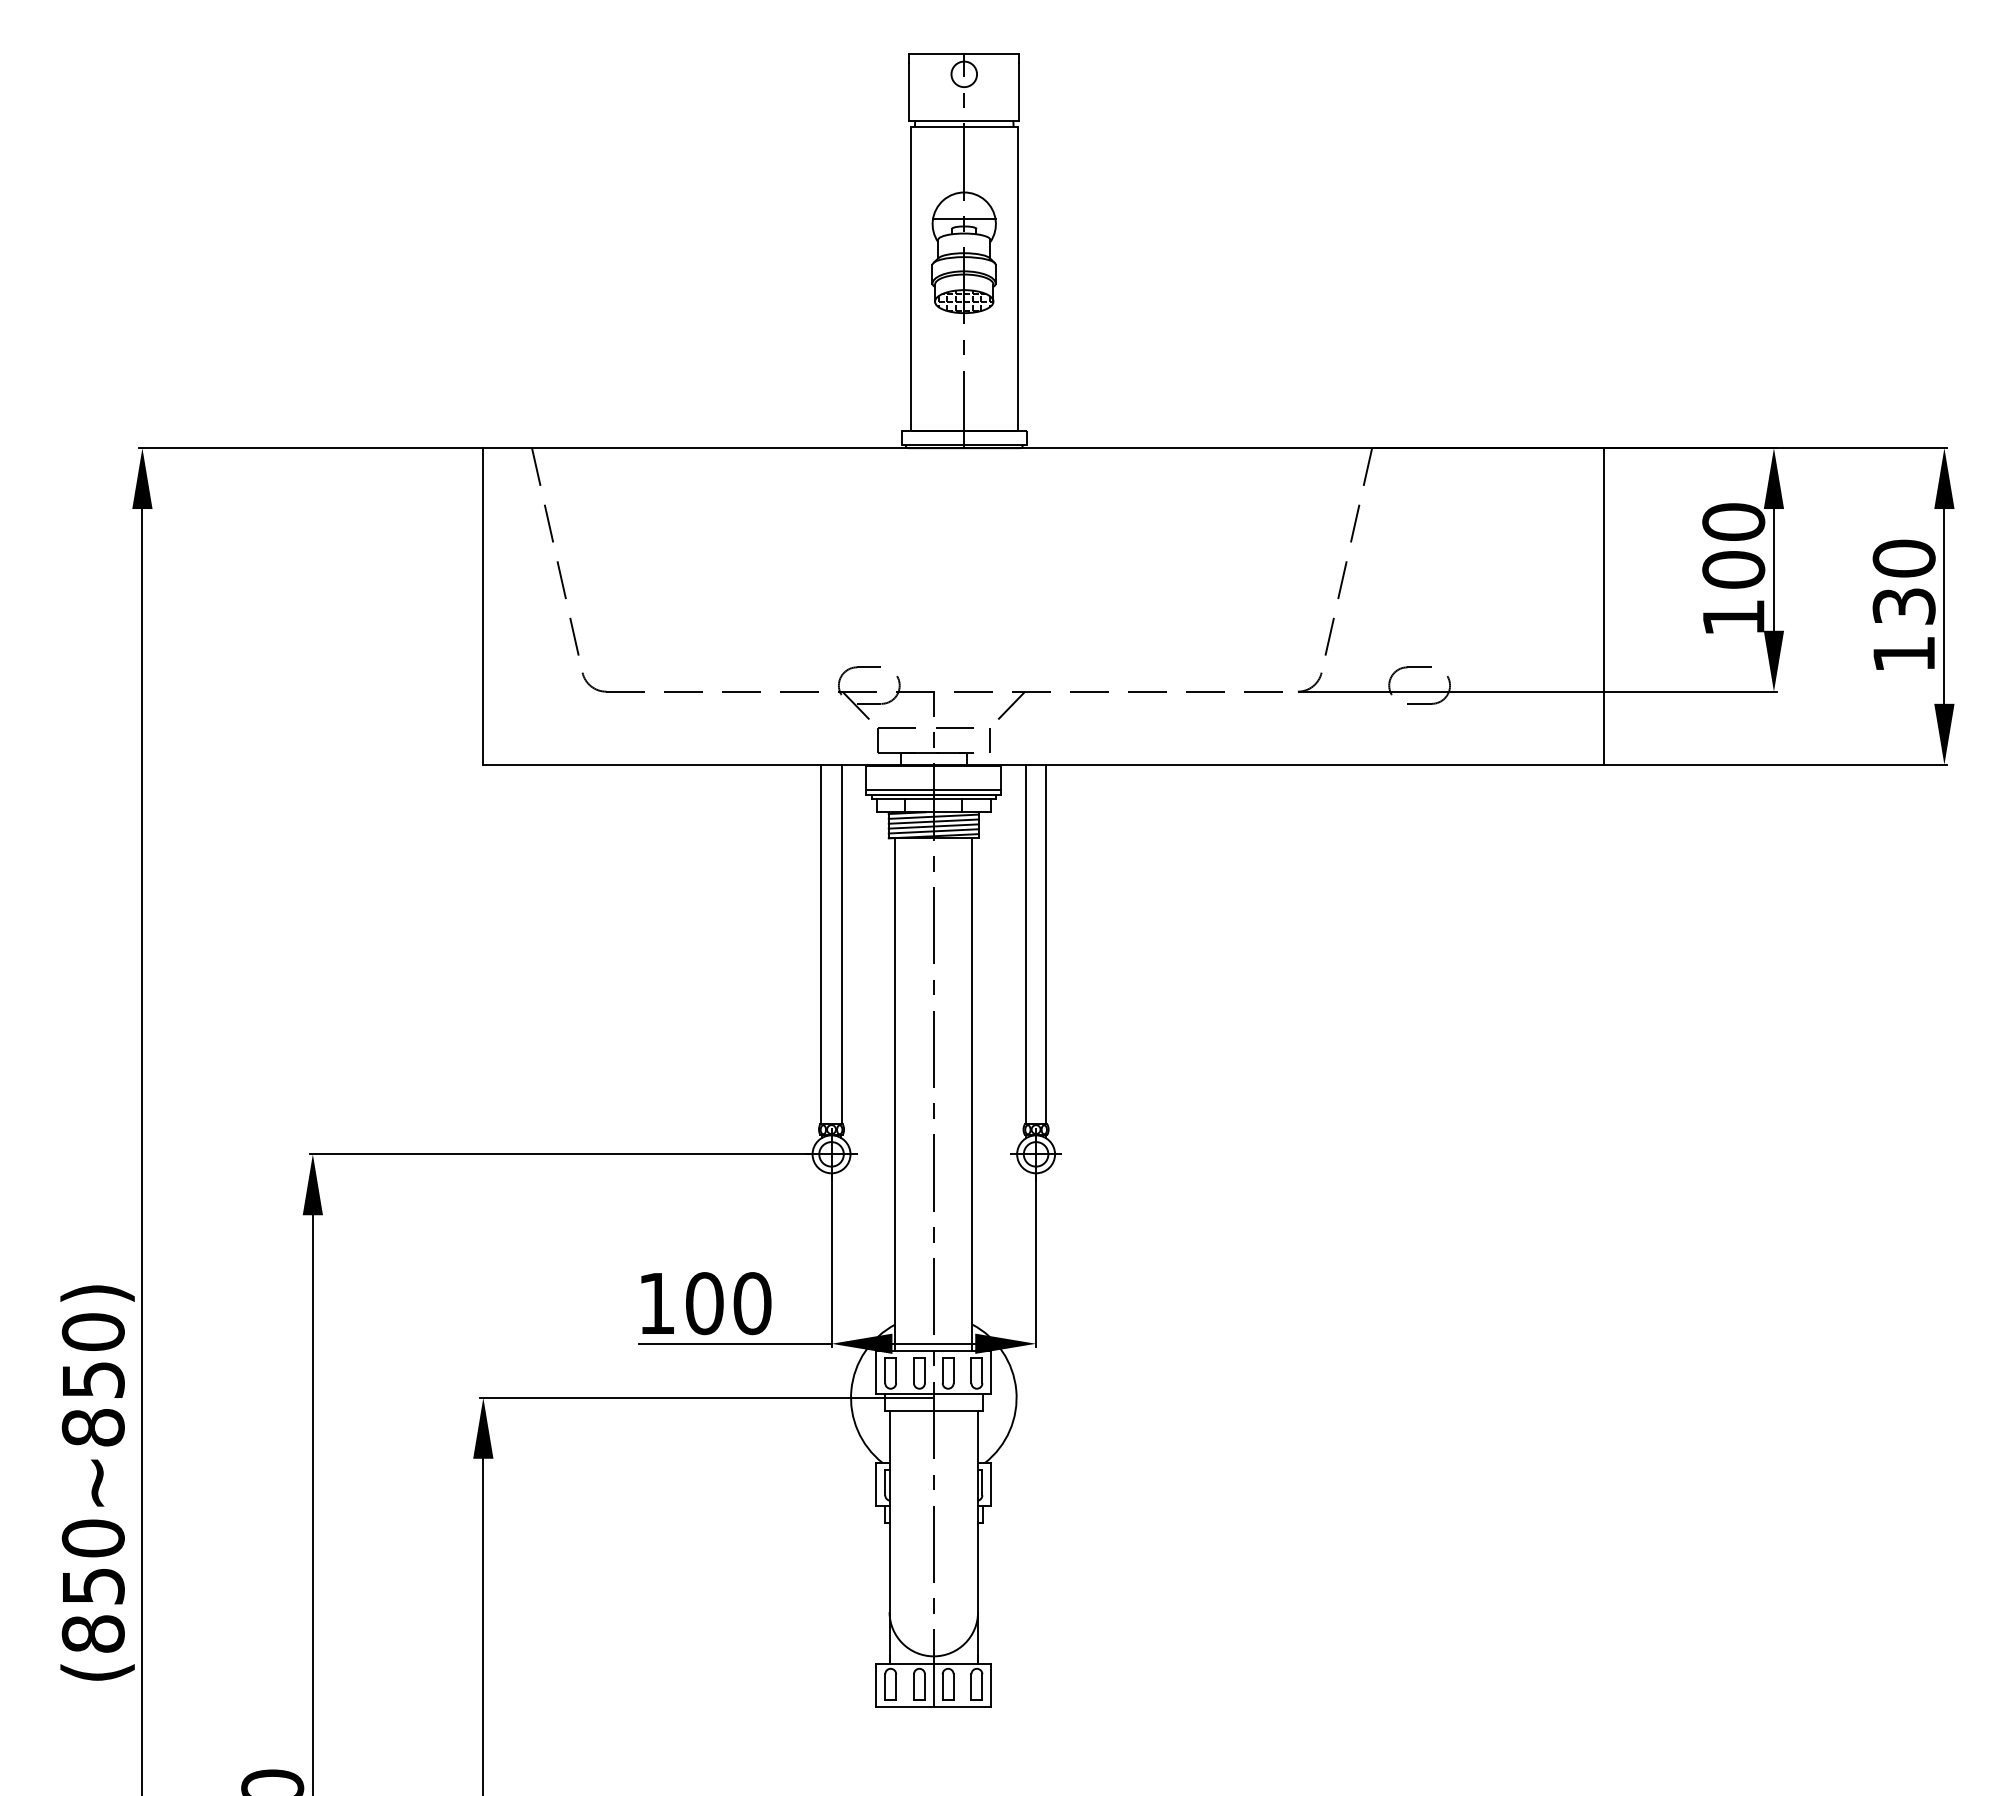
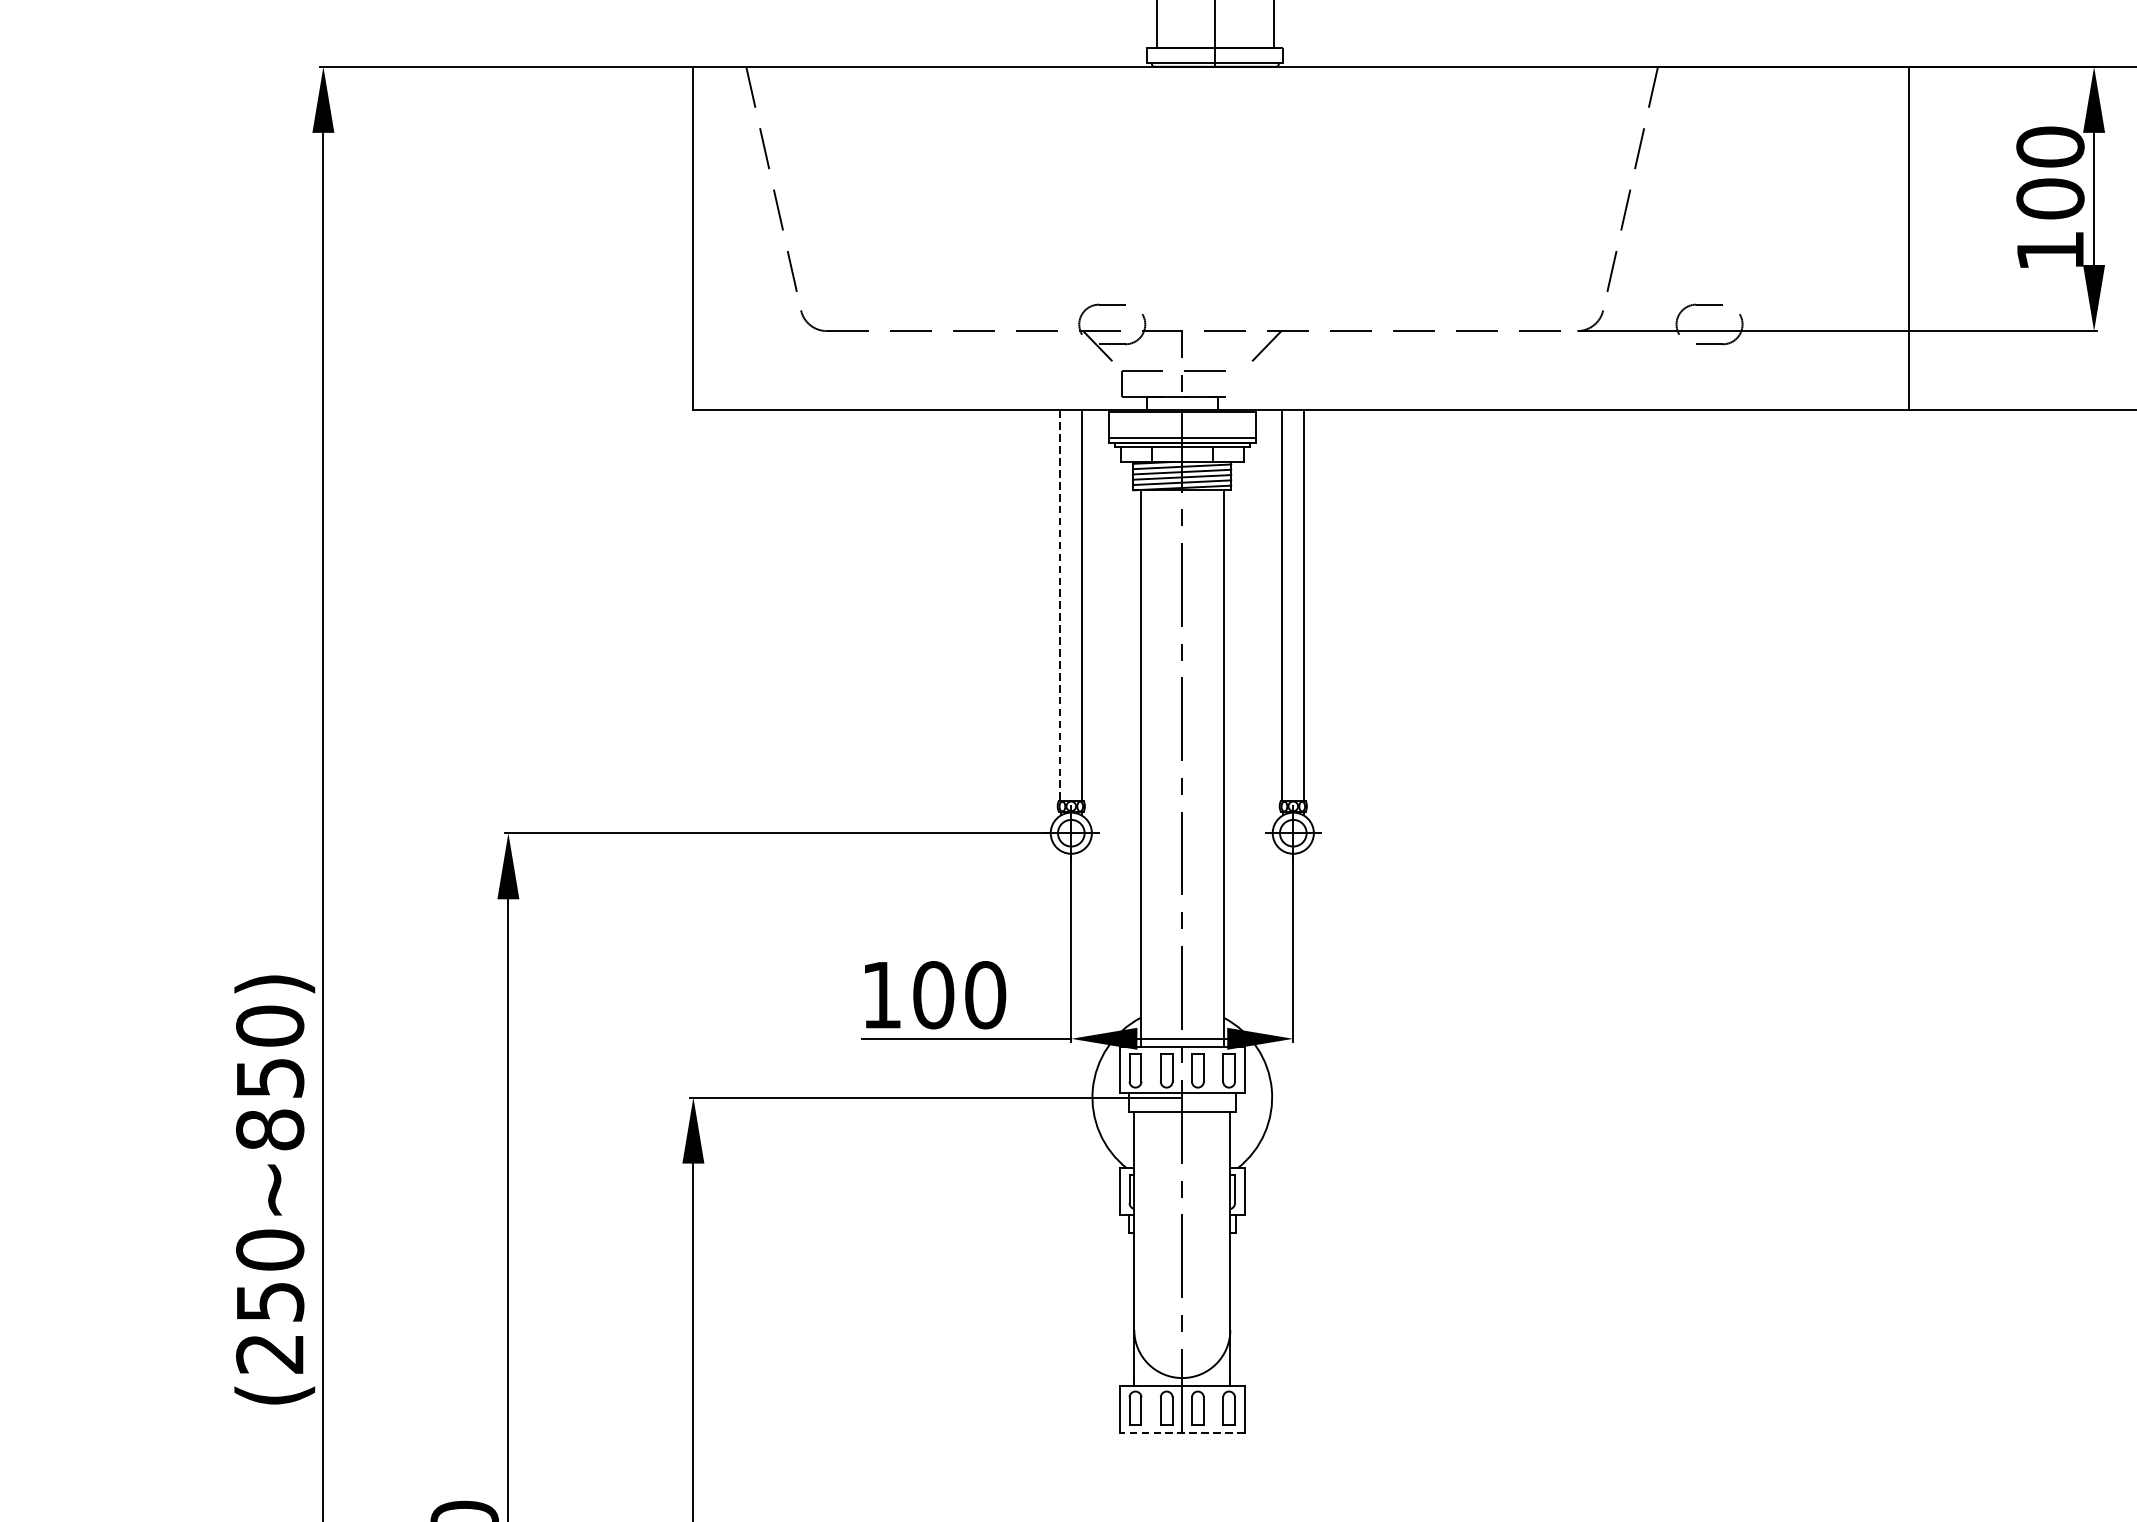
line: (989, 740) -> (1242, 384), removed
line: (821, 944) -> (1060, 605), solid -> dashed
text: (92, 1633) -> (269, 1353), (850~850) -> (250~850)
line: (933, 1706) -> (1181, 1432), solid -> dashed

